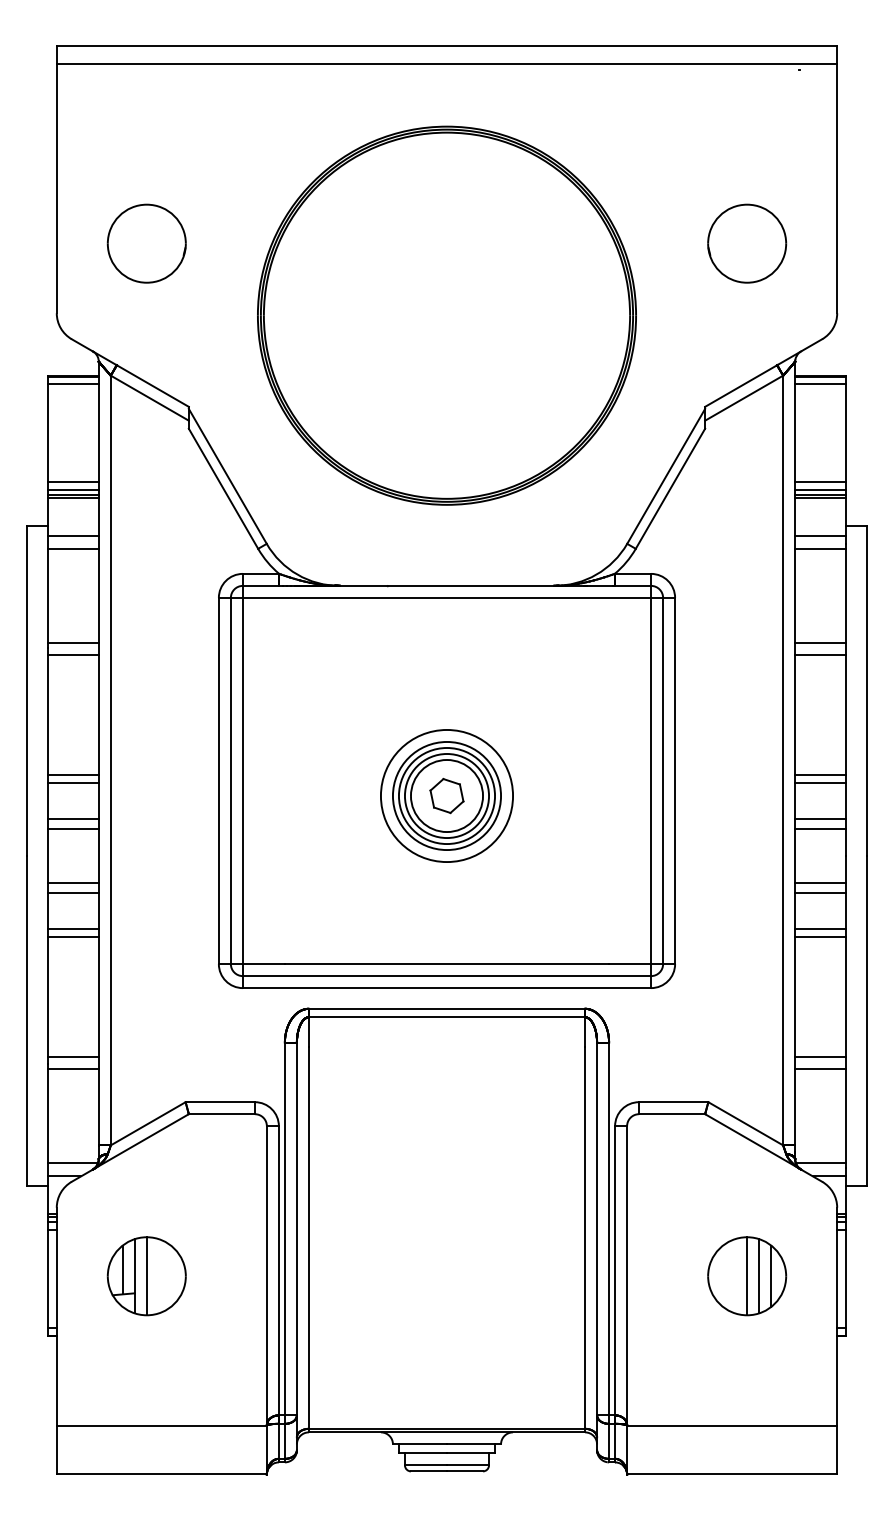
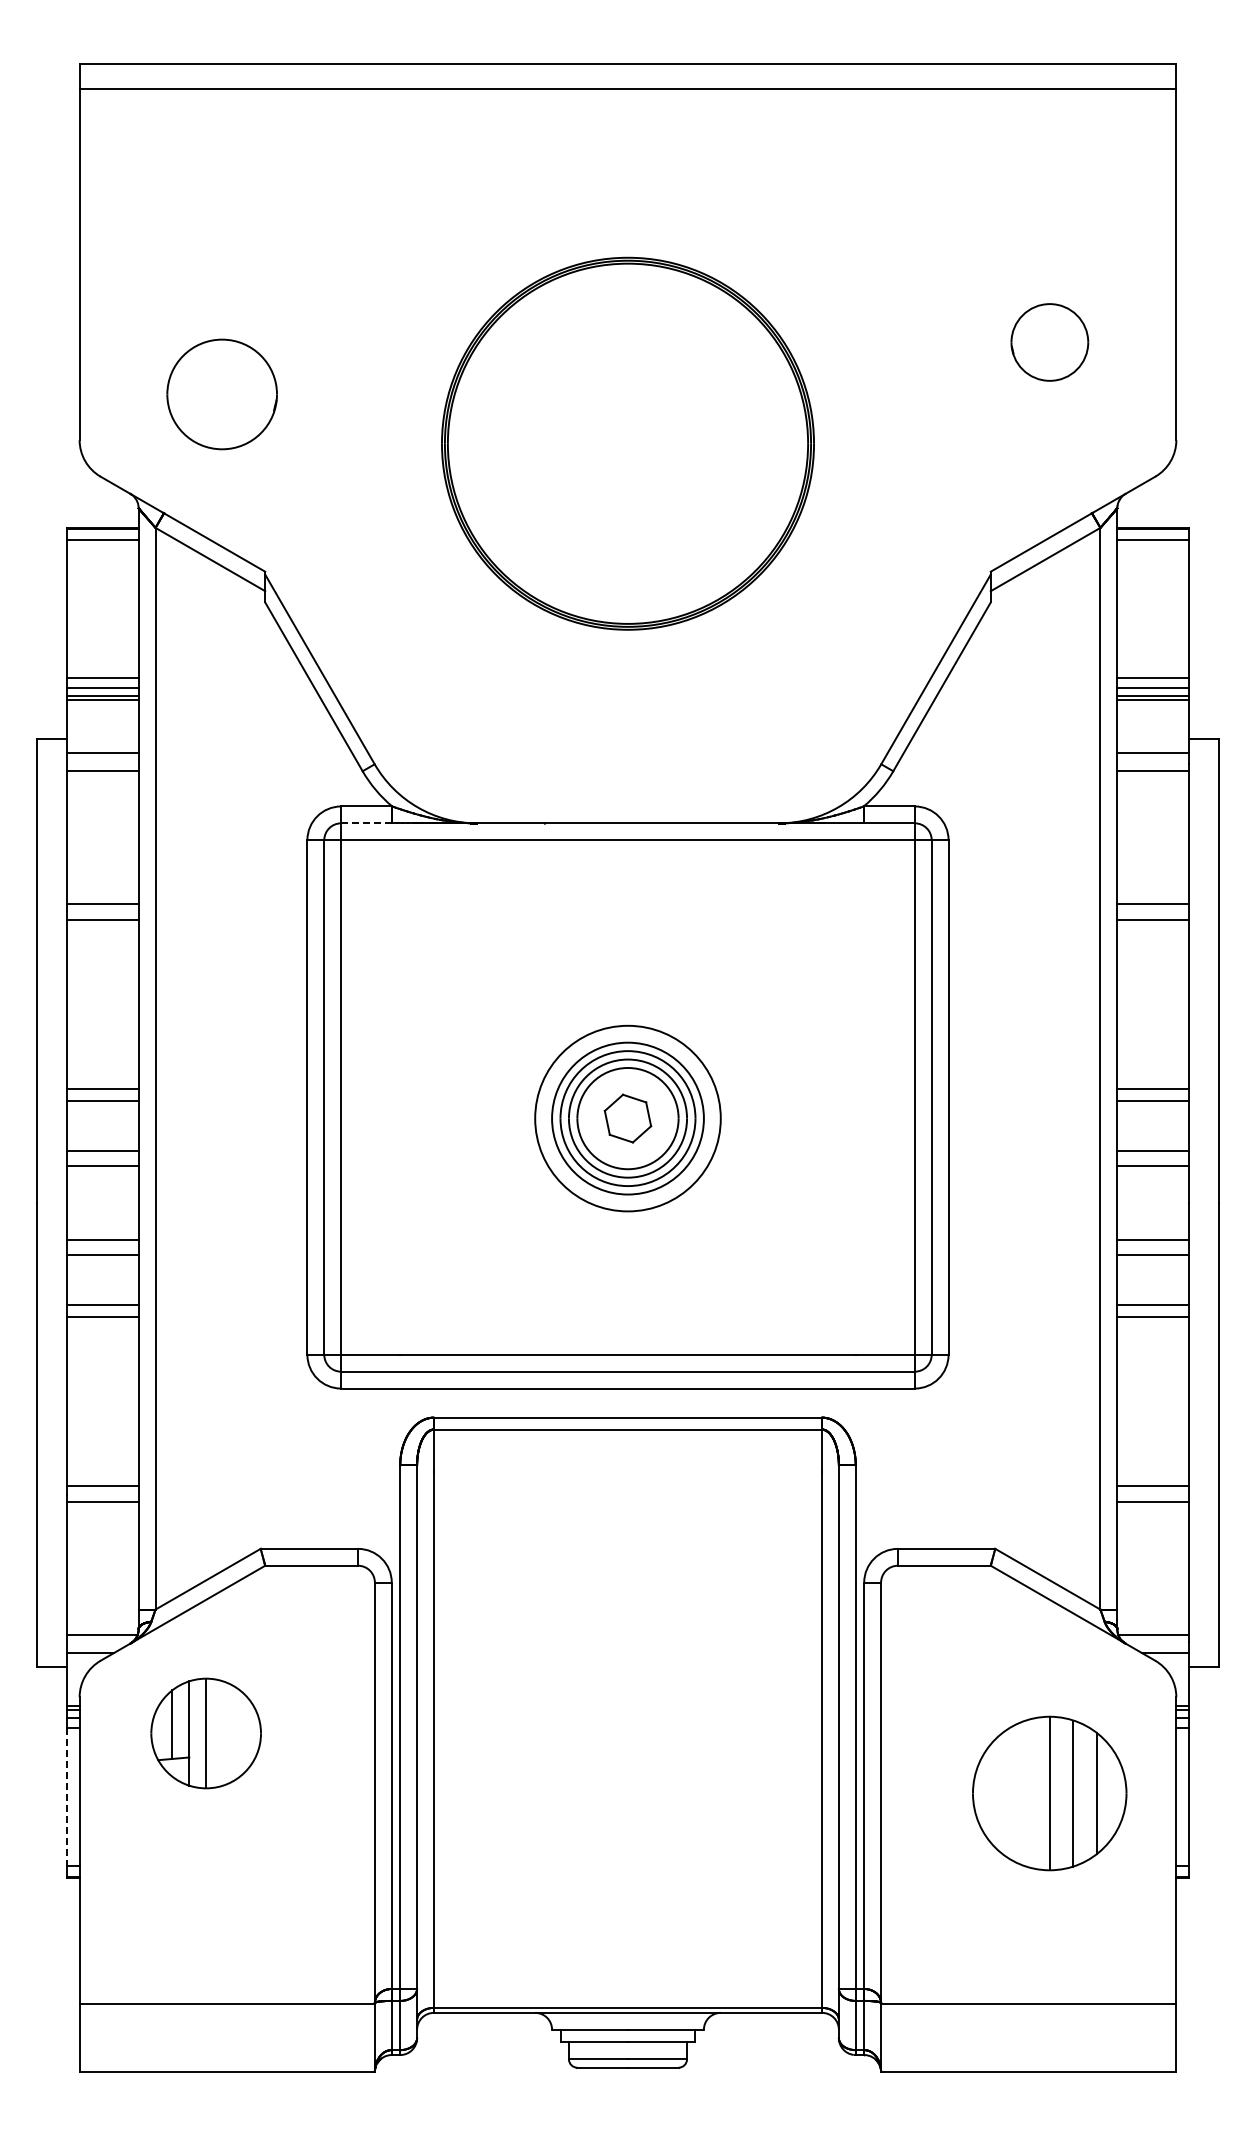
part: (146, 243) -> (221, 394), moved
part: (746, 243) -> (1049, 342), size x0.7
part: (446, 315) -> (627, 443), size x0.7
line: (260, 586) -> (366, 823), solid -> dashed
part: (146, 1276) -> (205, 1733), moved
part: (746, 1276) -> (1049, 1793), size x1.4
line: (47, 1279) -> (66, 1797), solid -> dashed

